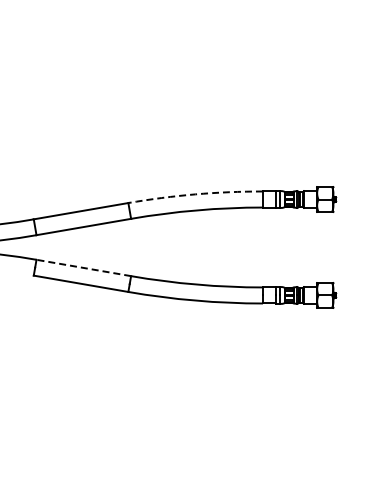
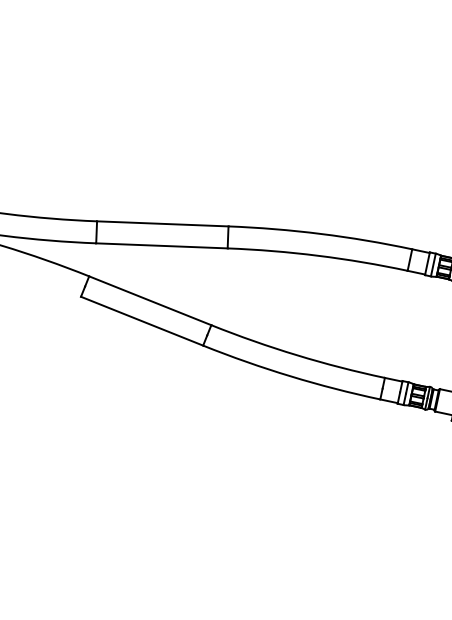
arc: (195, 194) -> (320, 234), dashed -> solid
line: (83, 267) -> (149, 300), dashed -> solid

